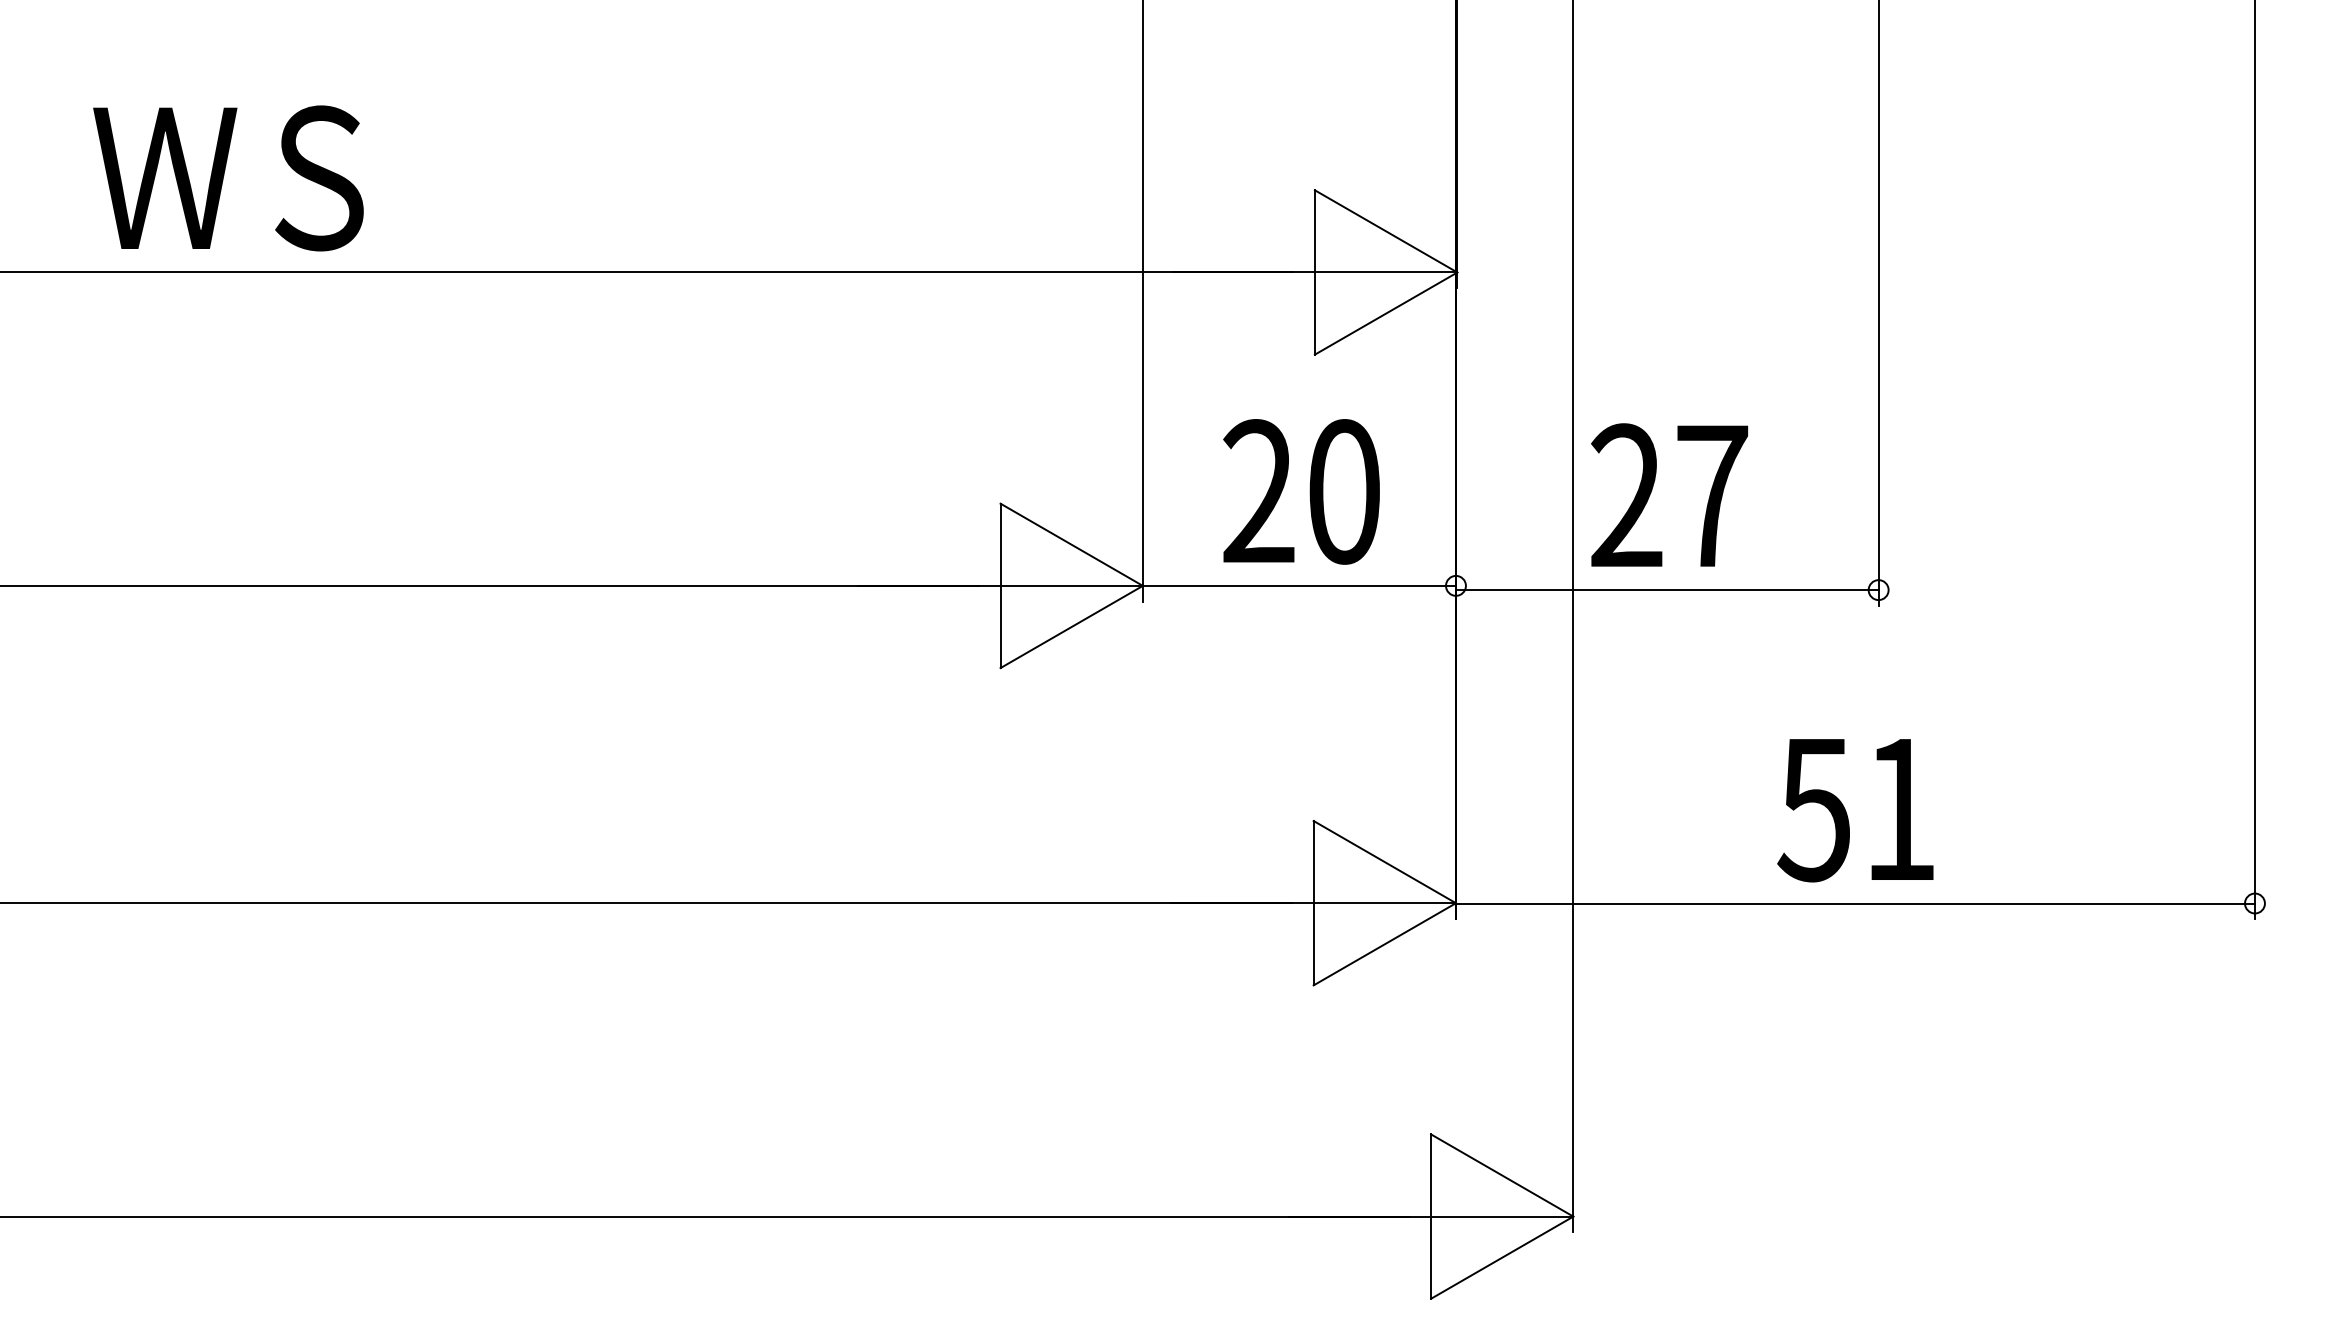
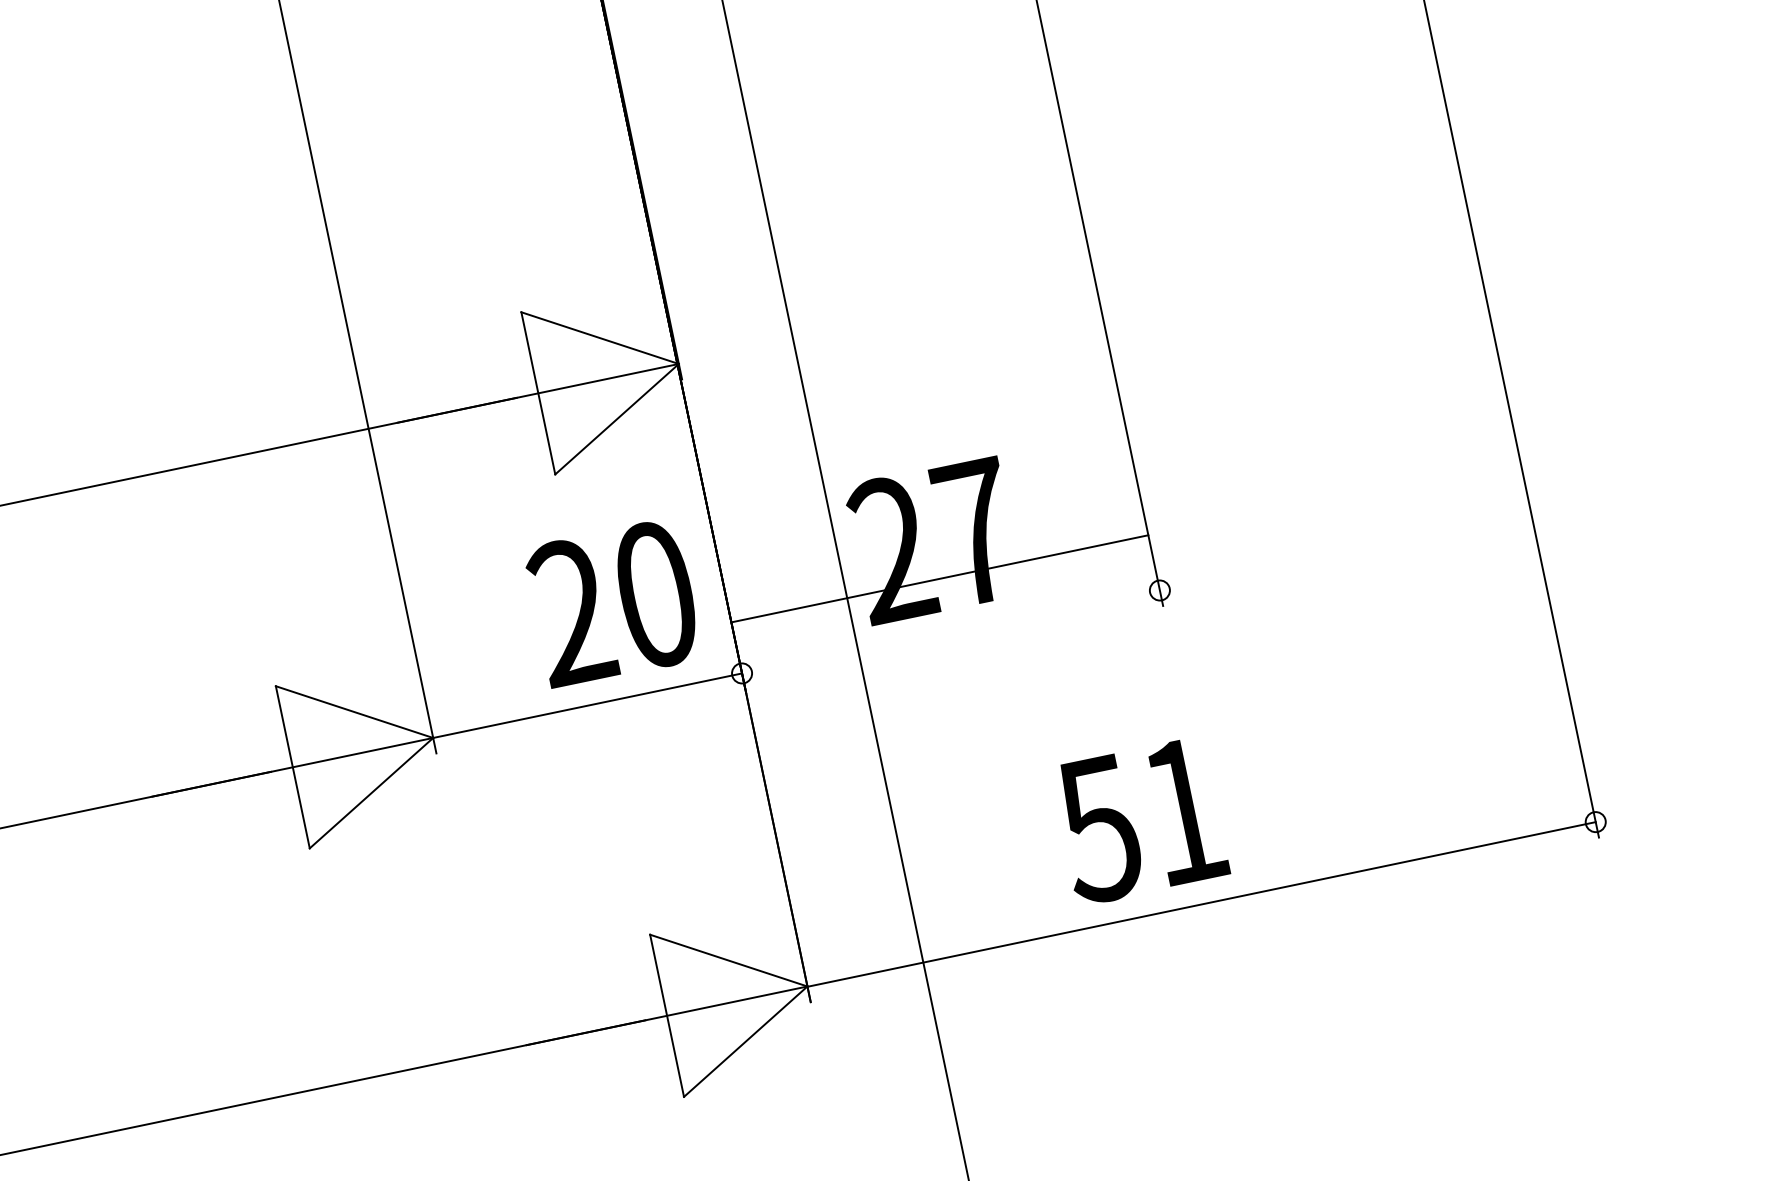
text: (1301, 491) -> (613, 603), moved
line: (1666, 590) -> (939, 579), moved
text: (1855, 810) -> (1140, 821), moved

